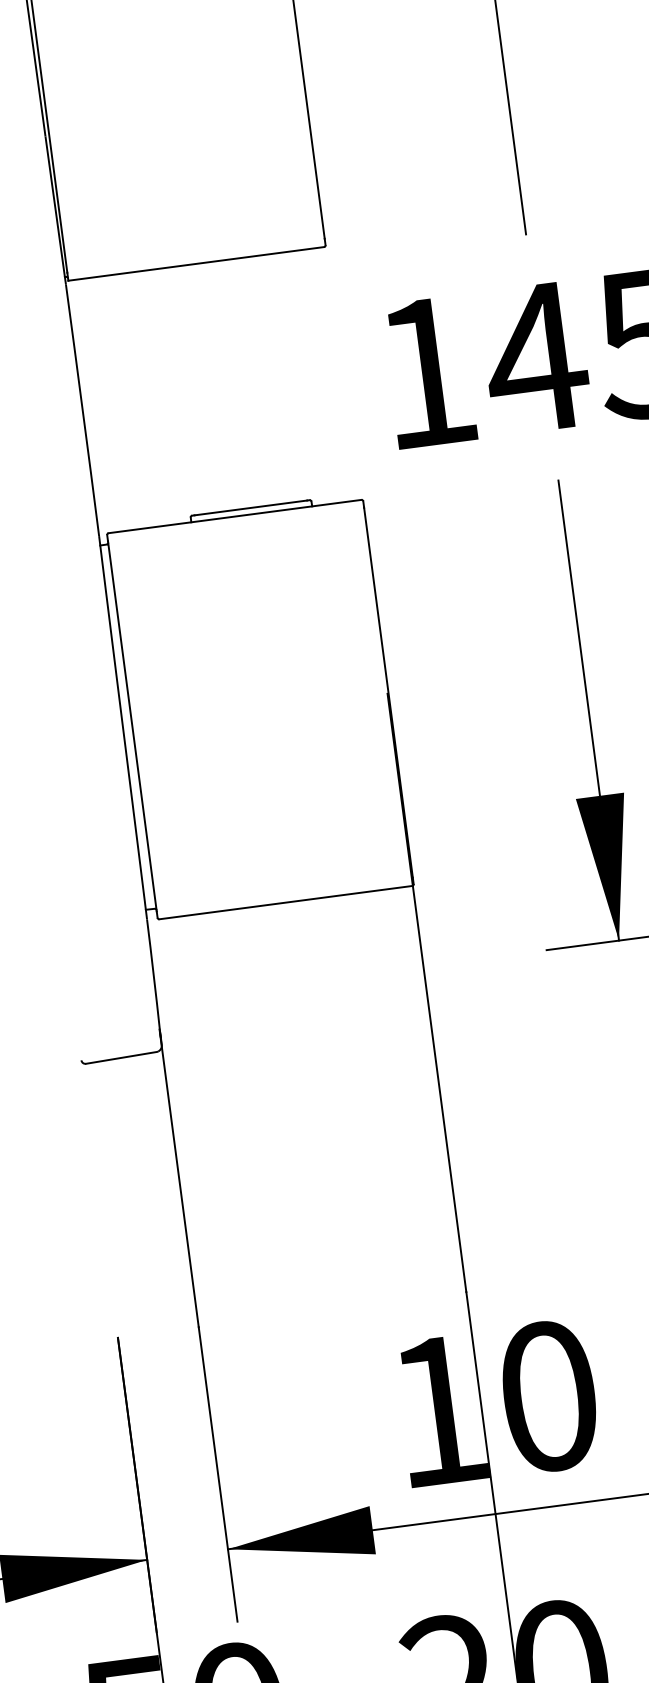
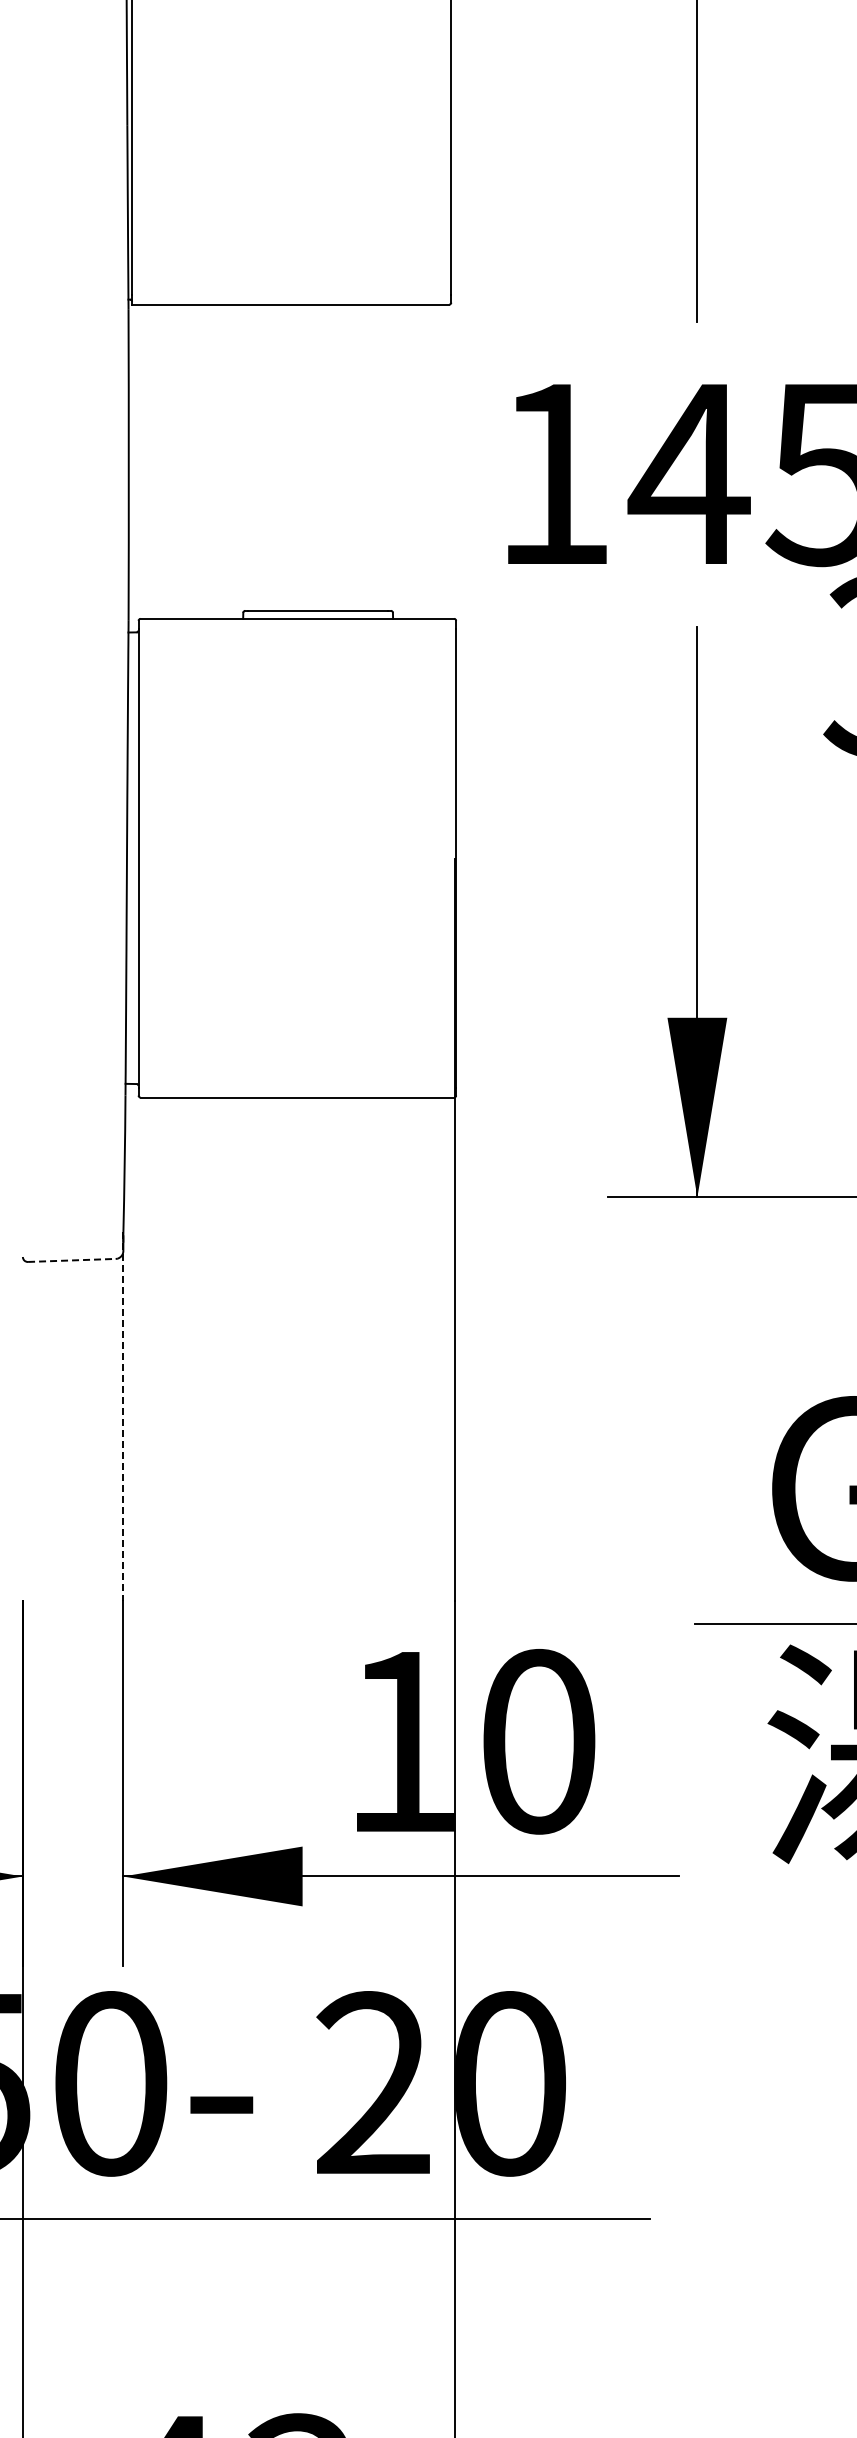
line: (120, 1058) -> (71, 1260), solid -> dashed
line: (179, 1178) -> (123, 1416), solid -> dashed

